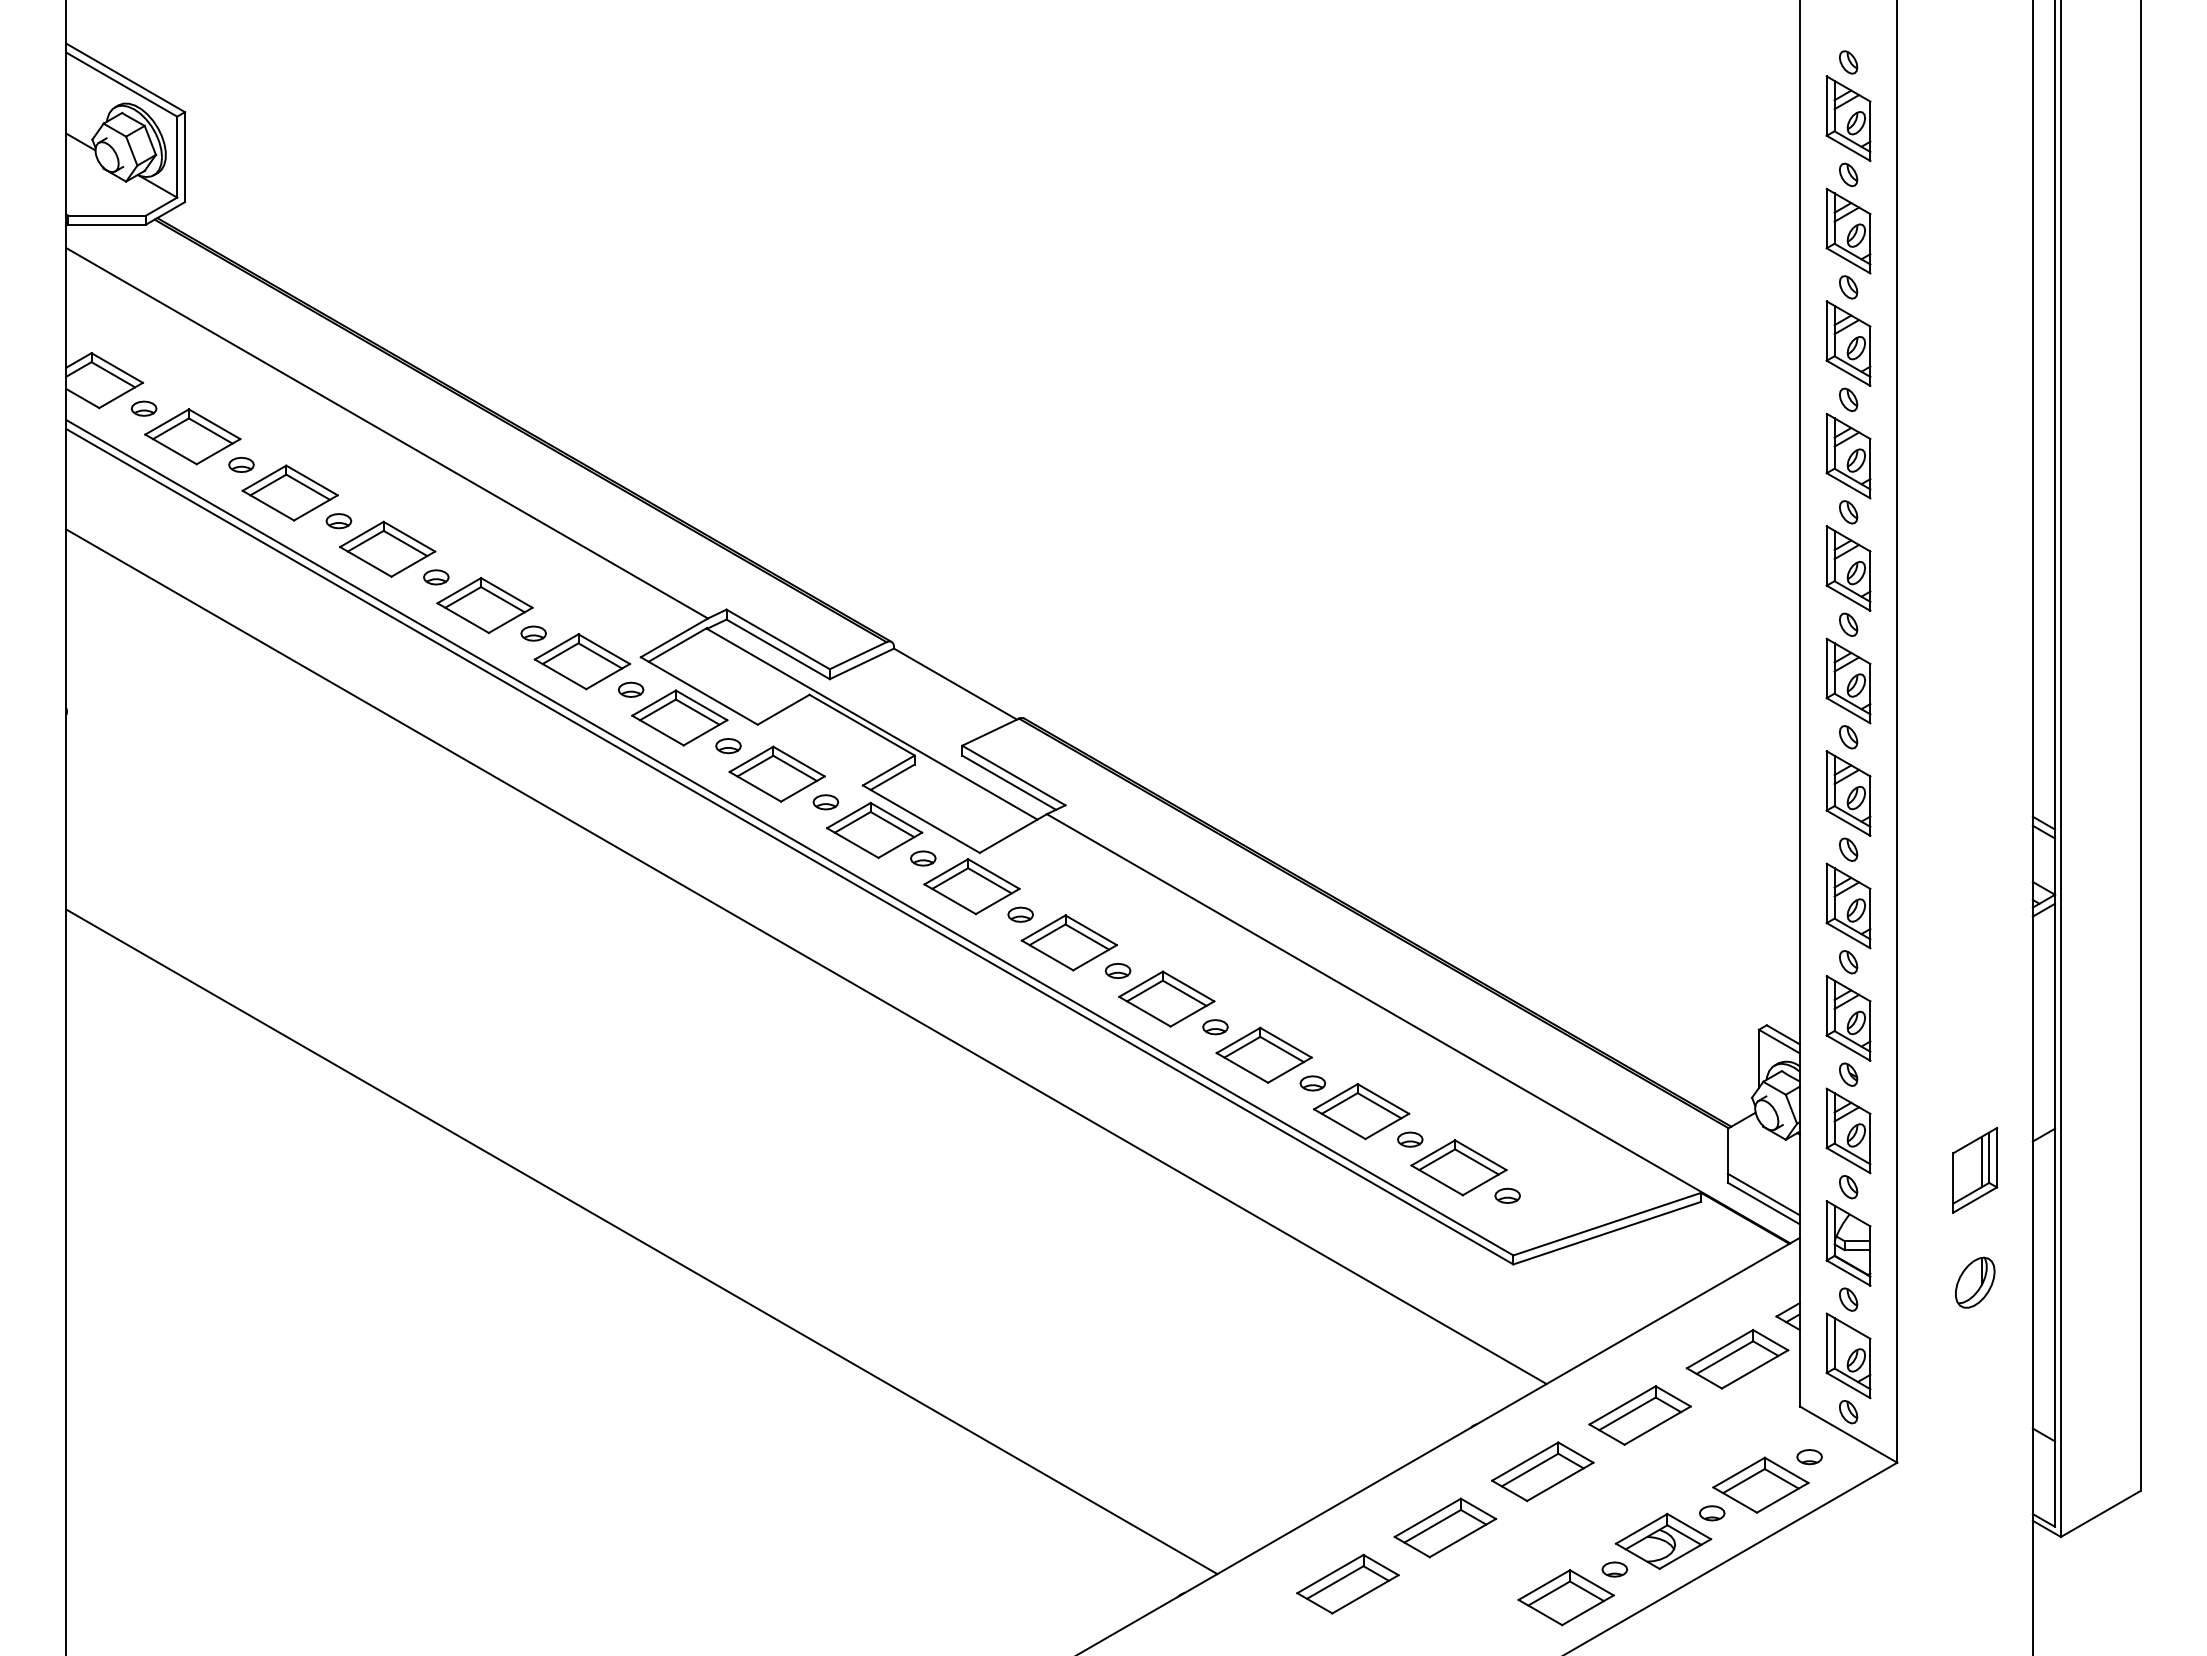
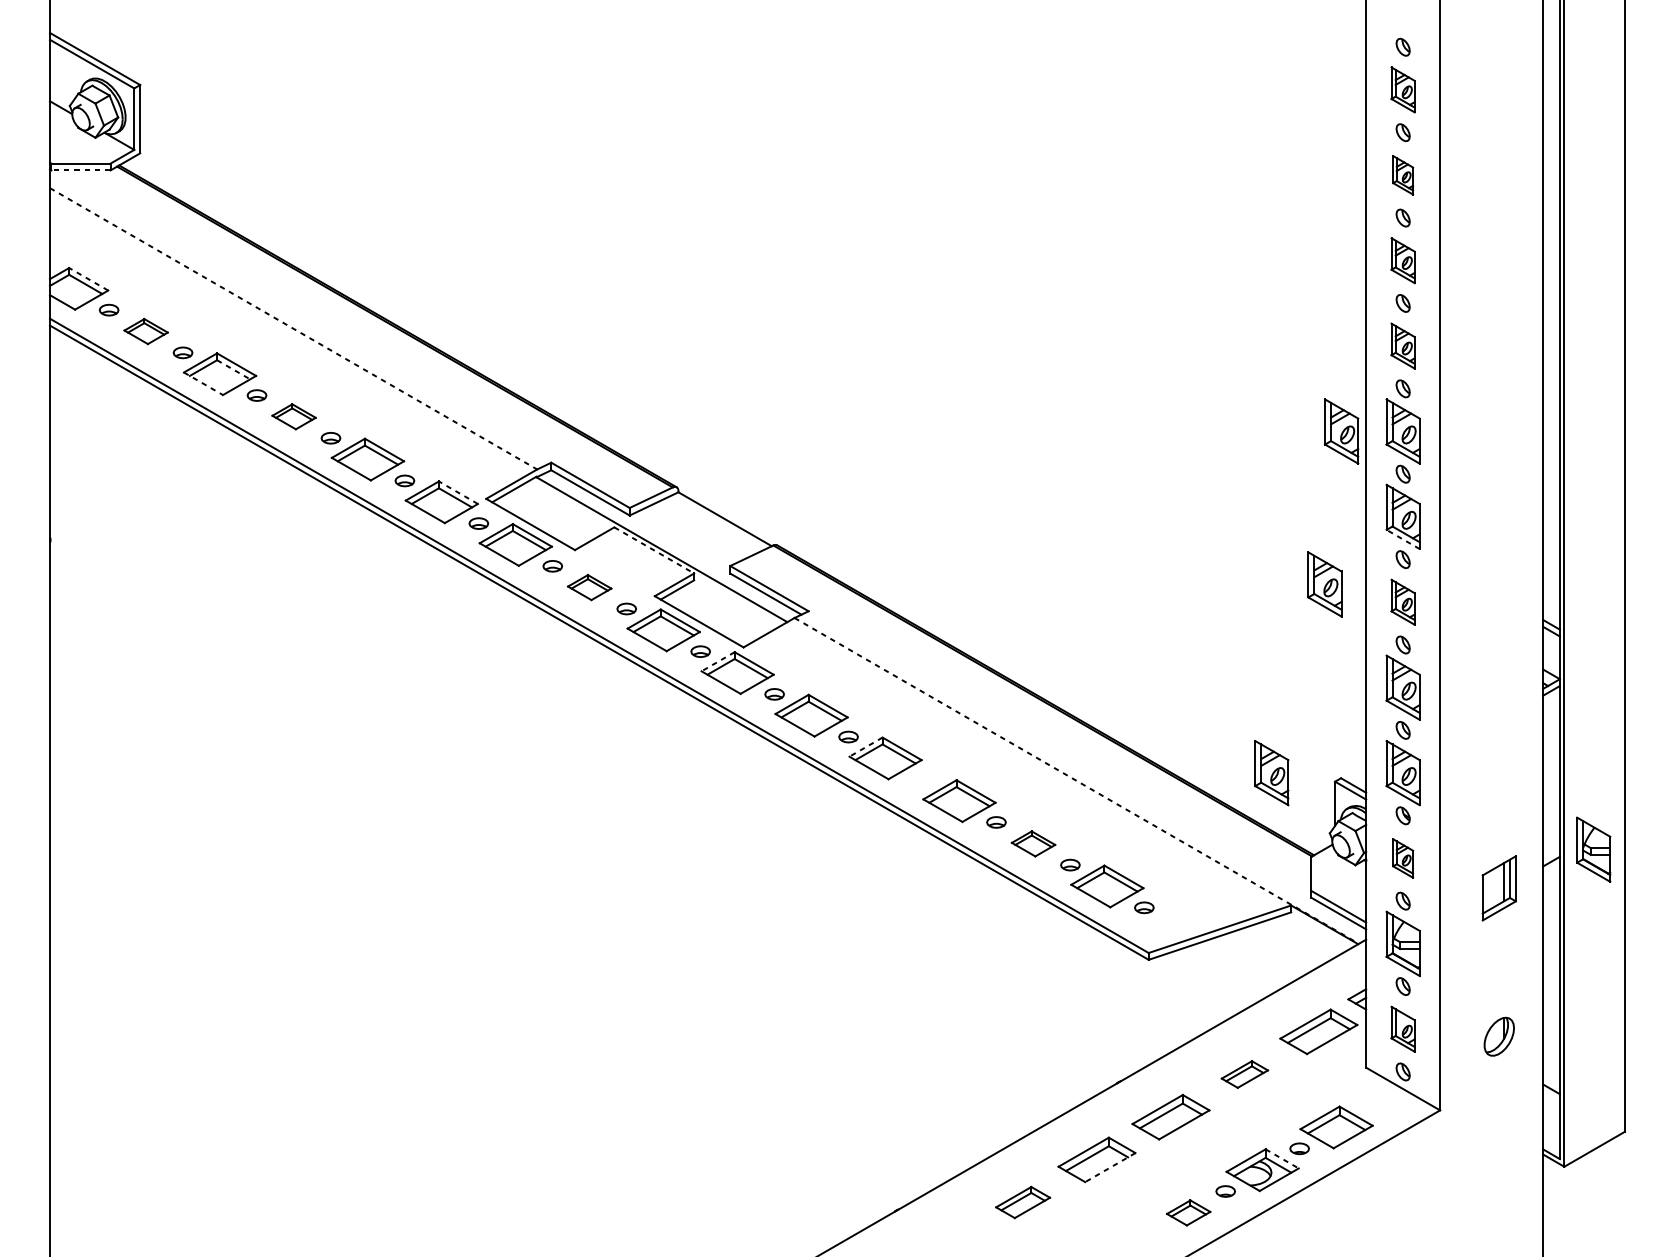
part: (1848, 118) -> (1403, 89), size x0.7
line: (107, 224) -> (81, 170), solid -> dashed
part: (1848, 230) -> (1403, 174), size x0.6
part: (1848, 343) -> (1403, 260), size x0.7
line: (117, 368) -> (88, 279), solid -> dashed
line: (387, 433) -> (293, 328), solid -> dashed
part: (192, 436) -> (145, 331), size x0.6
part: (1848, 455) -> (1403, 345), size x0.7
line: (308, 487) -> (233, 369), solid -> dashed
line: (268, 505) -> (203, 383), solid -> dashed
part: (387, 548) -> (293, 416), size x0.6
part: (1767, 568) -> (1341, 431), added
line: (604, 649) -> (458, 492), solid -> dashed
line: (1848, 710) -> (1403, 539), solid -> dashed
line: (862, 725) -> (654, 550), solid -> dashed
part: (1745, 769) -> (1324, 584), added
part: (776, 773) -> (589, 587), size x0.6
part: (1848, 793) -> (1403, 602), size x0.7
line: (945, 872) -> (717, 662), solid -> dashed
line: (806, 956) -> (612, 726), removed
line: (1140, 984) -> (865, 747), solid -> dashed
part: (1675, 1018) -> (1271, 773), added
part: (1215, 1027) -> (922, 779), removed
line: (1419, 1029) -> (1077, 781), solid -> dashed
part: (1361, 1111) -> (1033, 843), size x0.6
part: (2099, 1119) -> (1593, 849), added
part: (1848, 1130) -> (1403, 858), size x0.6
line: (641, 1241) -> (486, 942), removed
part: (1975, 1282) -> (1499, 1036), moved
part: (1848, 1355) -> (1403, 1028), size x0.7
part: (1639, 1415) -> (1244, 1074), size x0.6
part: (1809, 1457) -> (1373, 1106), removed
line: (1689, 1526) -> (1282, 1158), solid -> dashed
line: (1462, 1538) -> (1110, 1167), solid -> dashed
part: (1347, 1583) -> (1022, 1202), size x0.7
part: (1565, 1597) -> (1188, 1212), size x0.6

